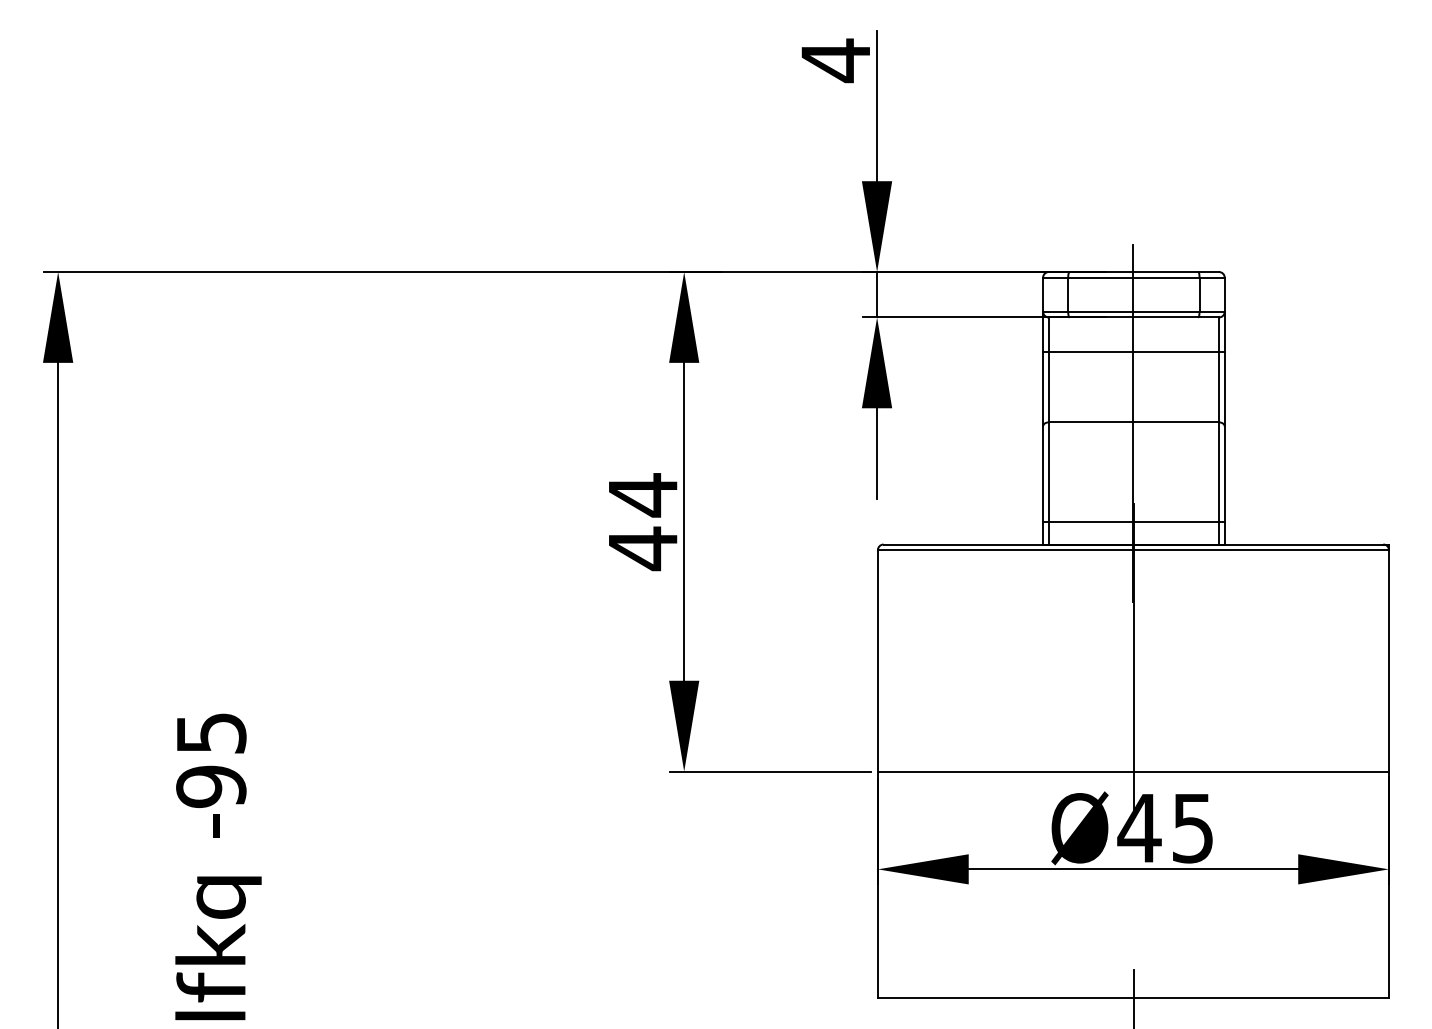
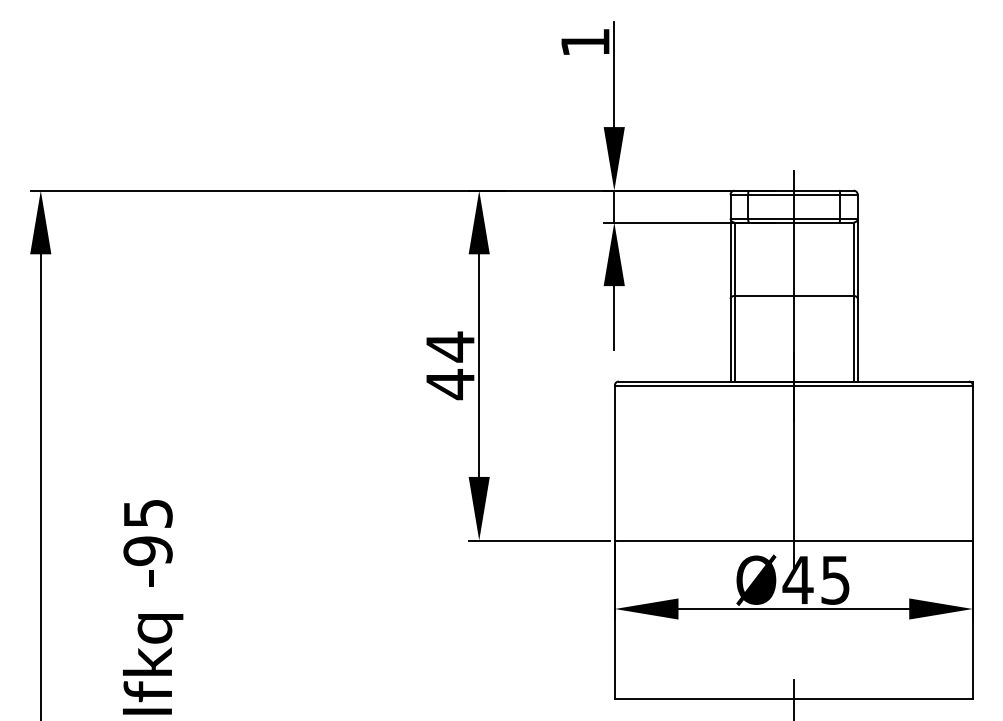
text: (835, 60) -> (585, 42), 4 -> 1
line: (1133, 351) -> (793, 246), removed
line: (1133, 521) -> (793, 365), removed

